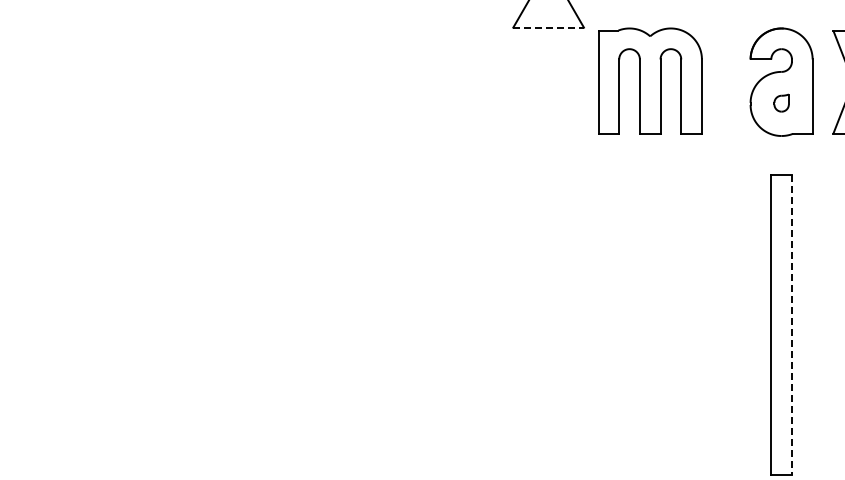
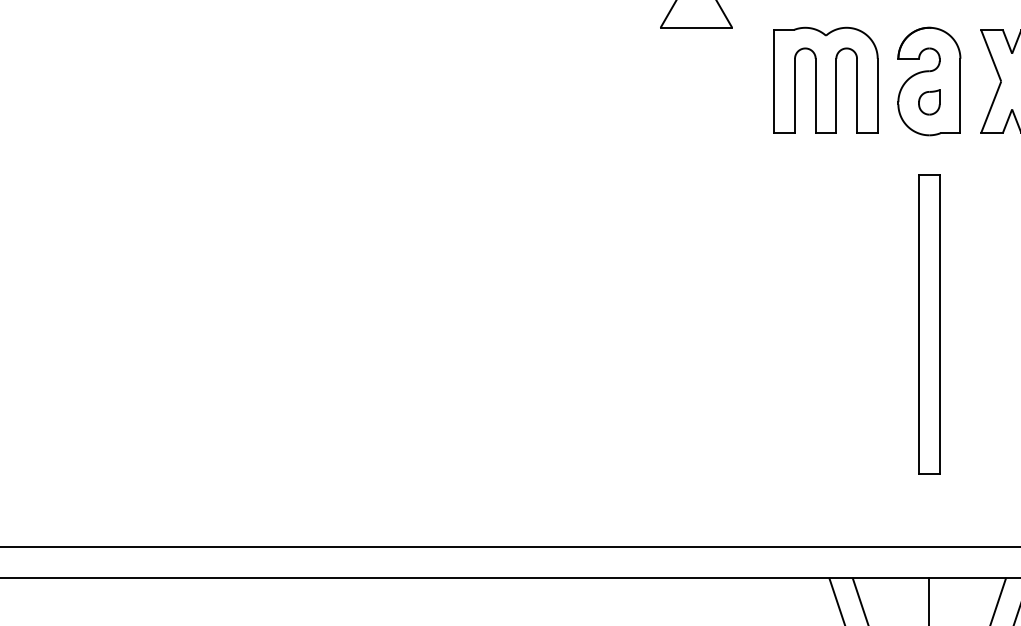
line: (548, 28) -> (696, 27), dashed -> solid
part: (649, 80) -> (825, 79), moved
part: (781, 103) -> (929, 102), size x1.43
line: (791, 325) -> (939, 324), dashed -> solid

